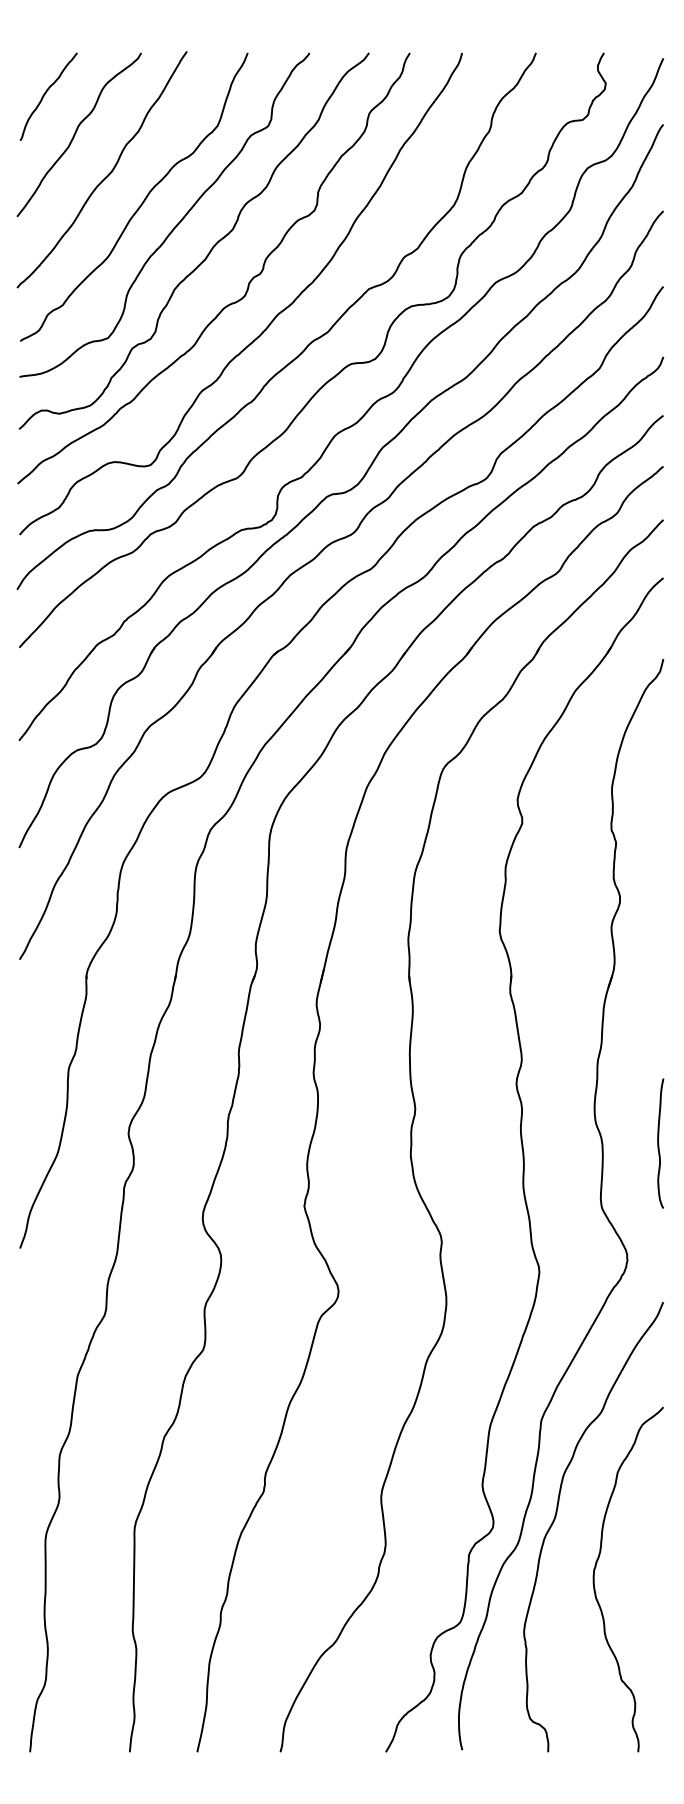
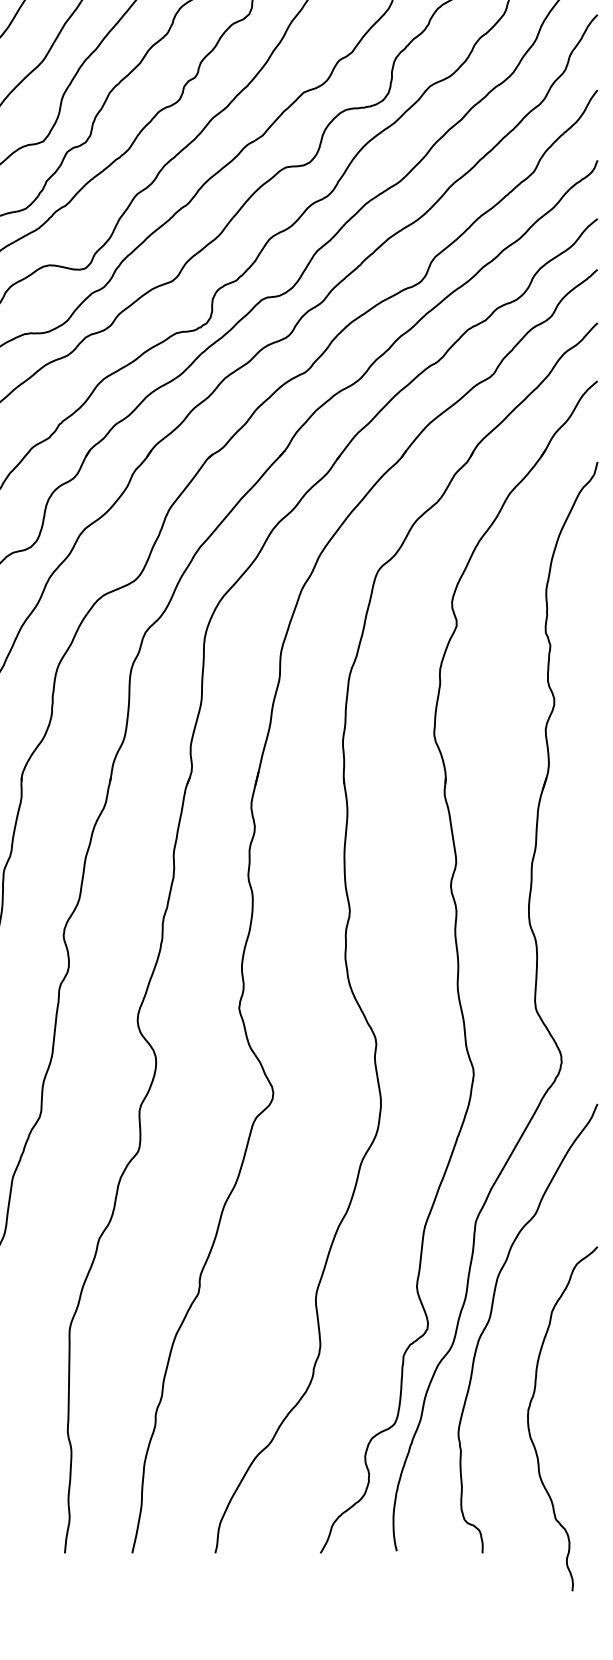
curve: (659, 1143) -> (593, 945), removed
curve: (595, 1587) -> (529, 1426), moved

